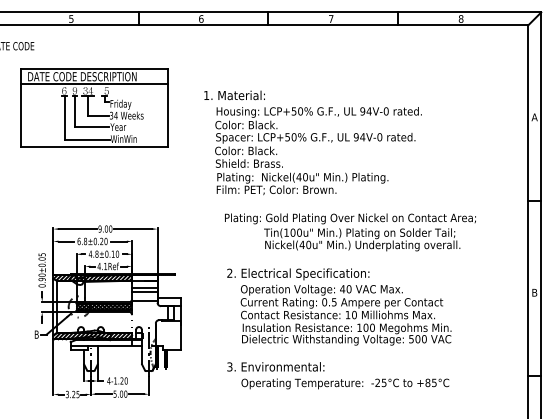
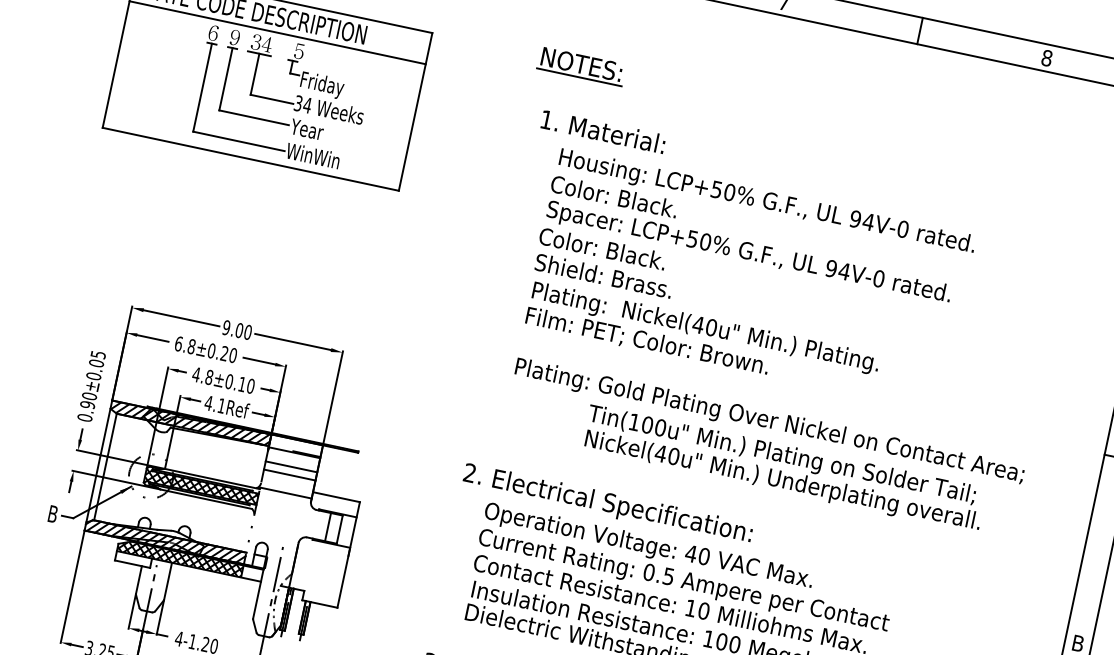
part: (241, 69) -> (581, 65), added
text: (312, 142) -> (740, 260), moved
text: (350, 232) -> (763, 449), moved
hatch: (101, 342) -> (180, 557), added

